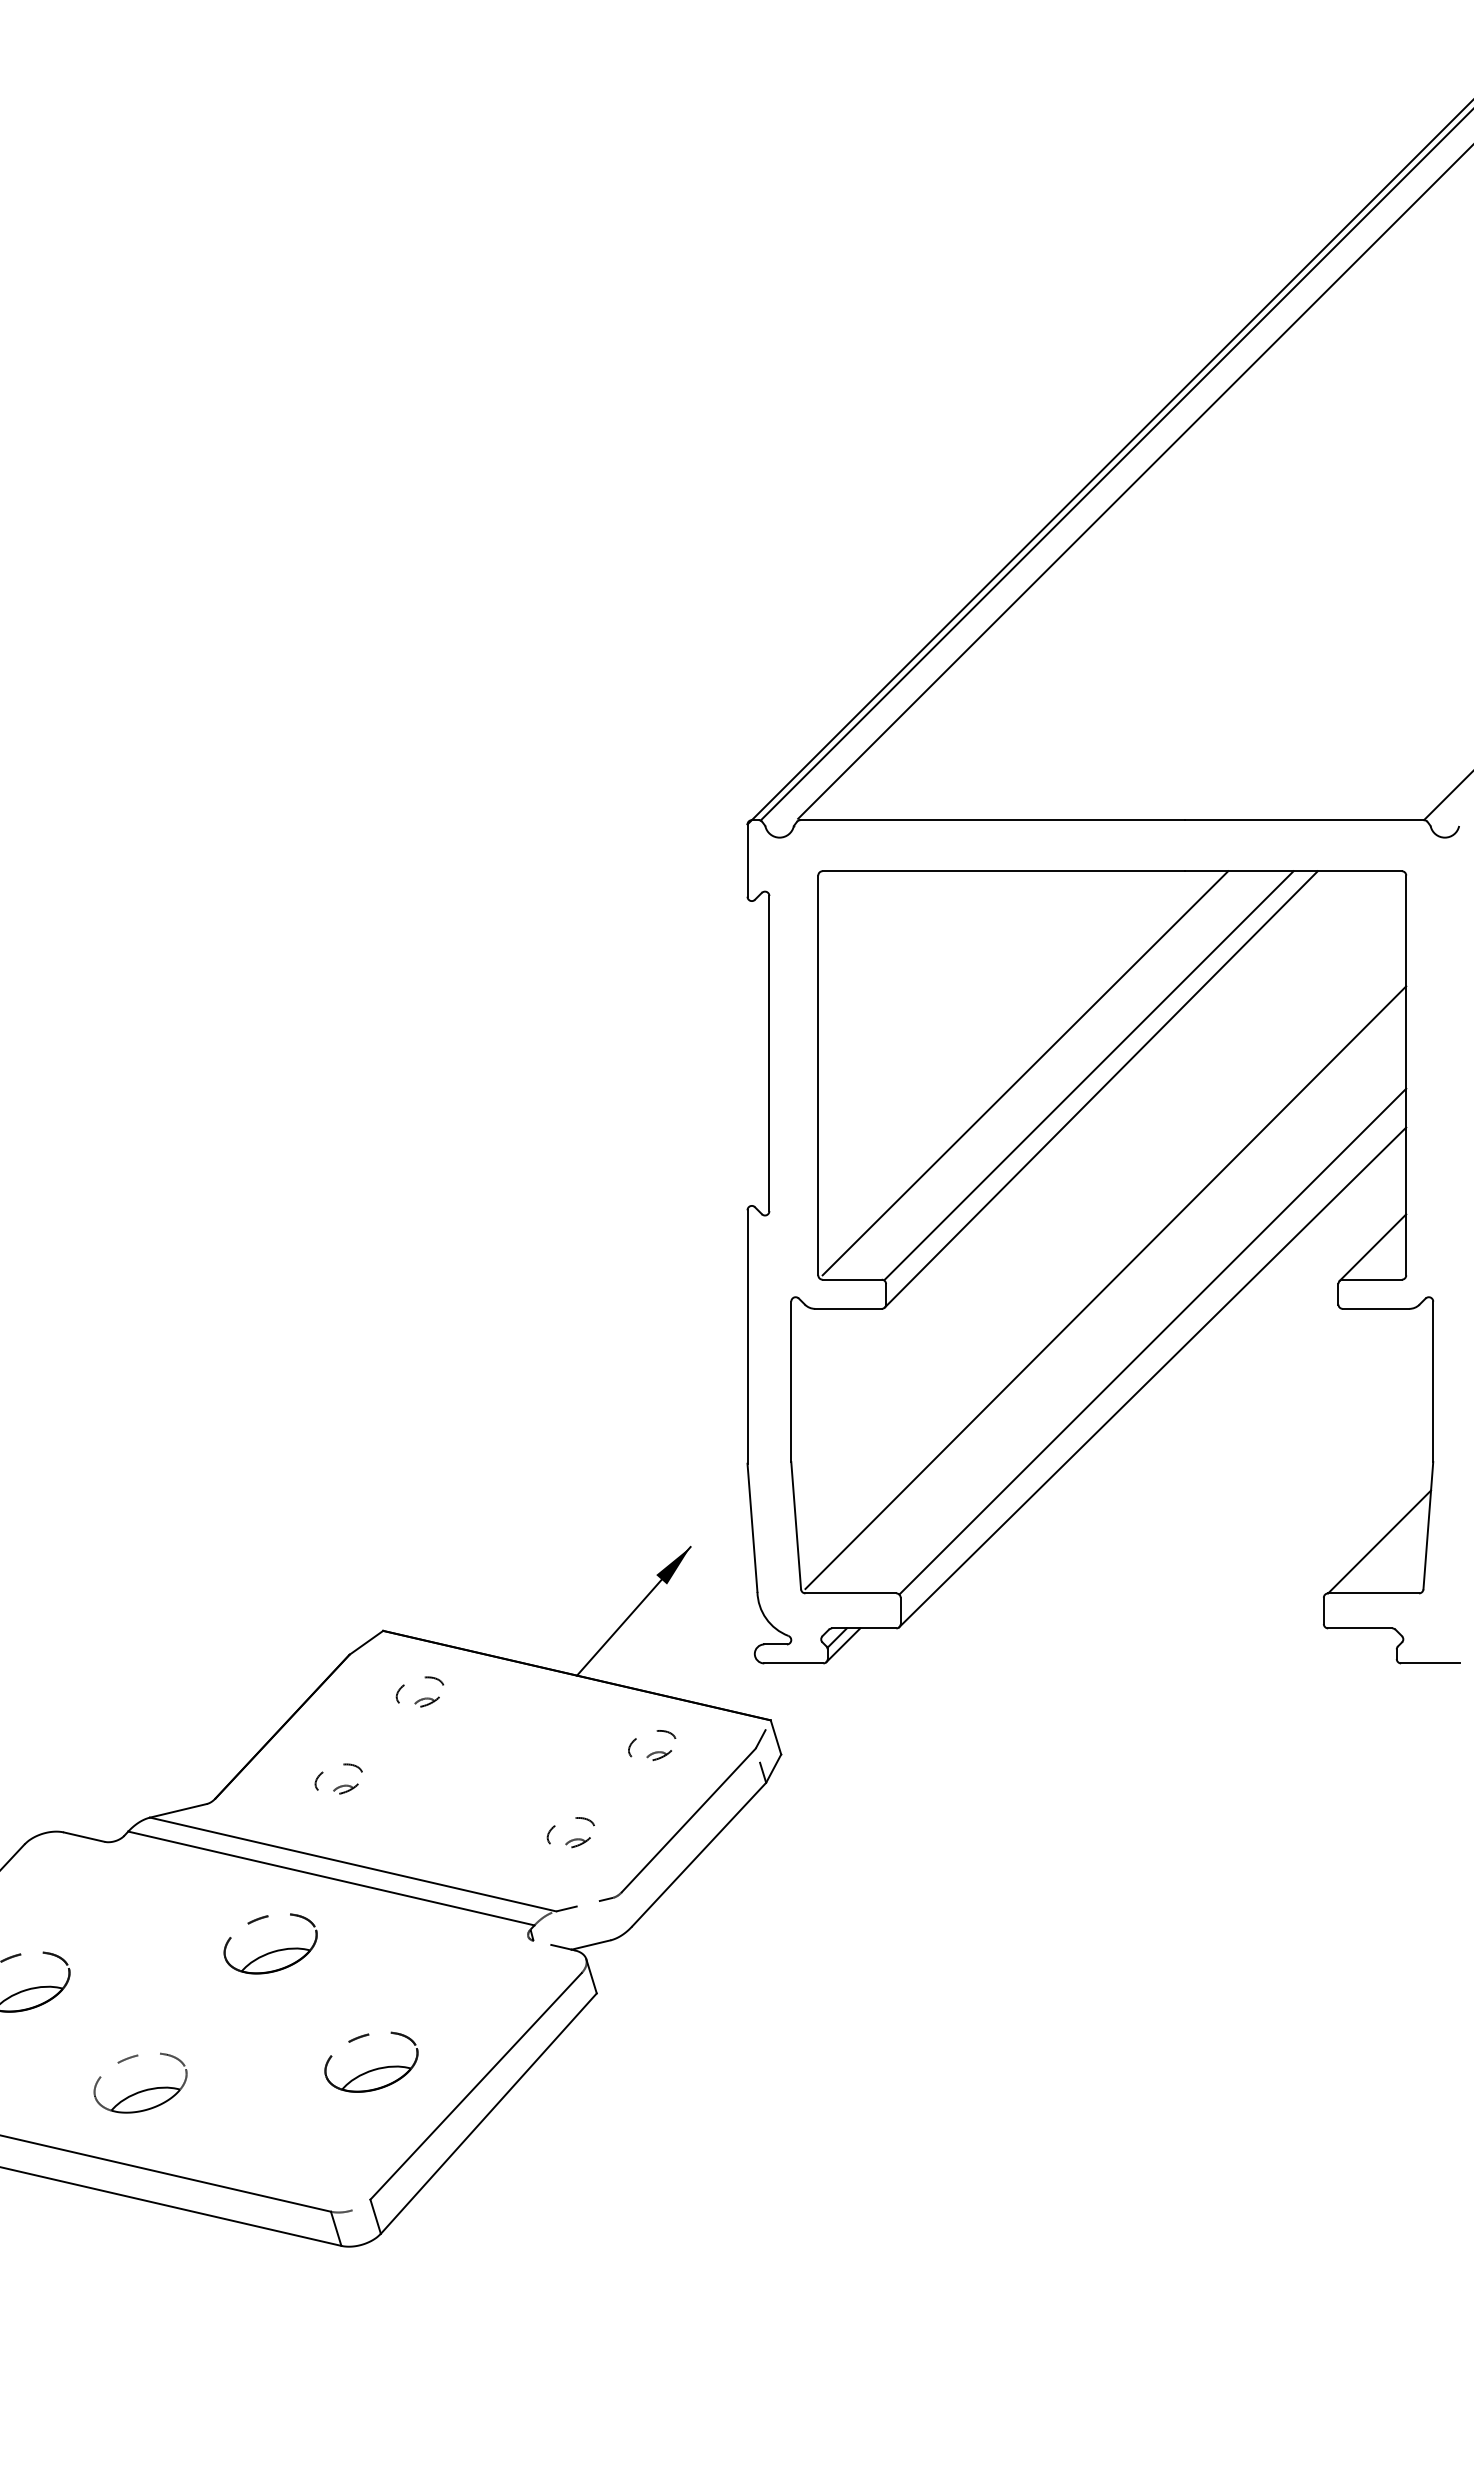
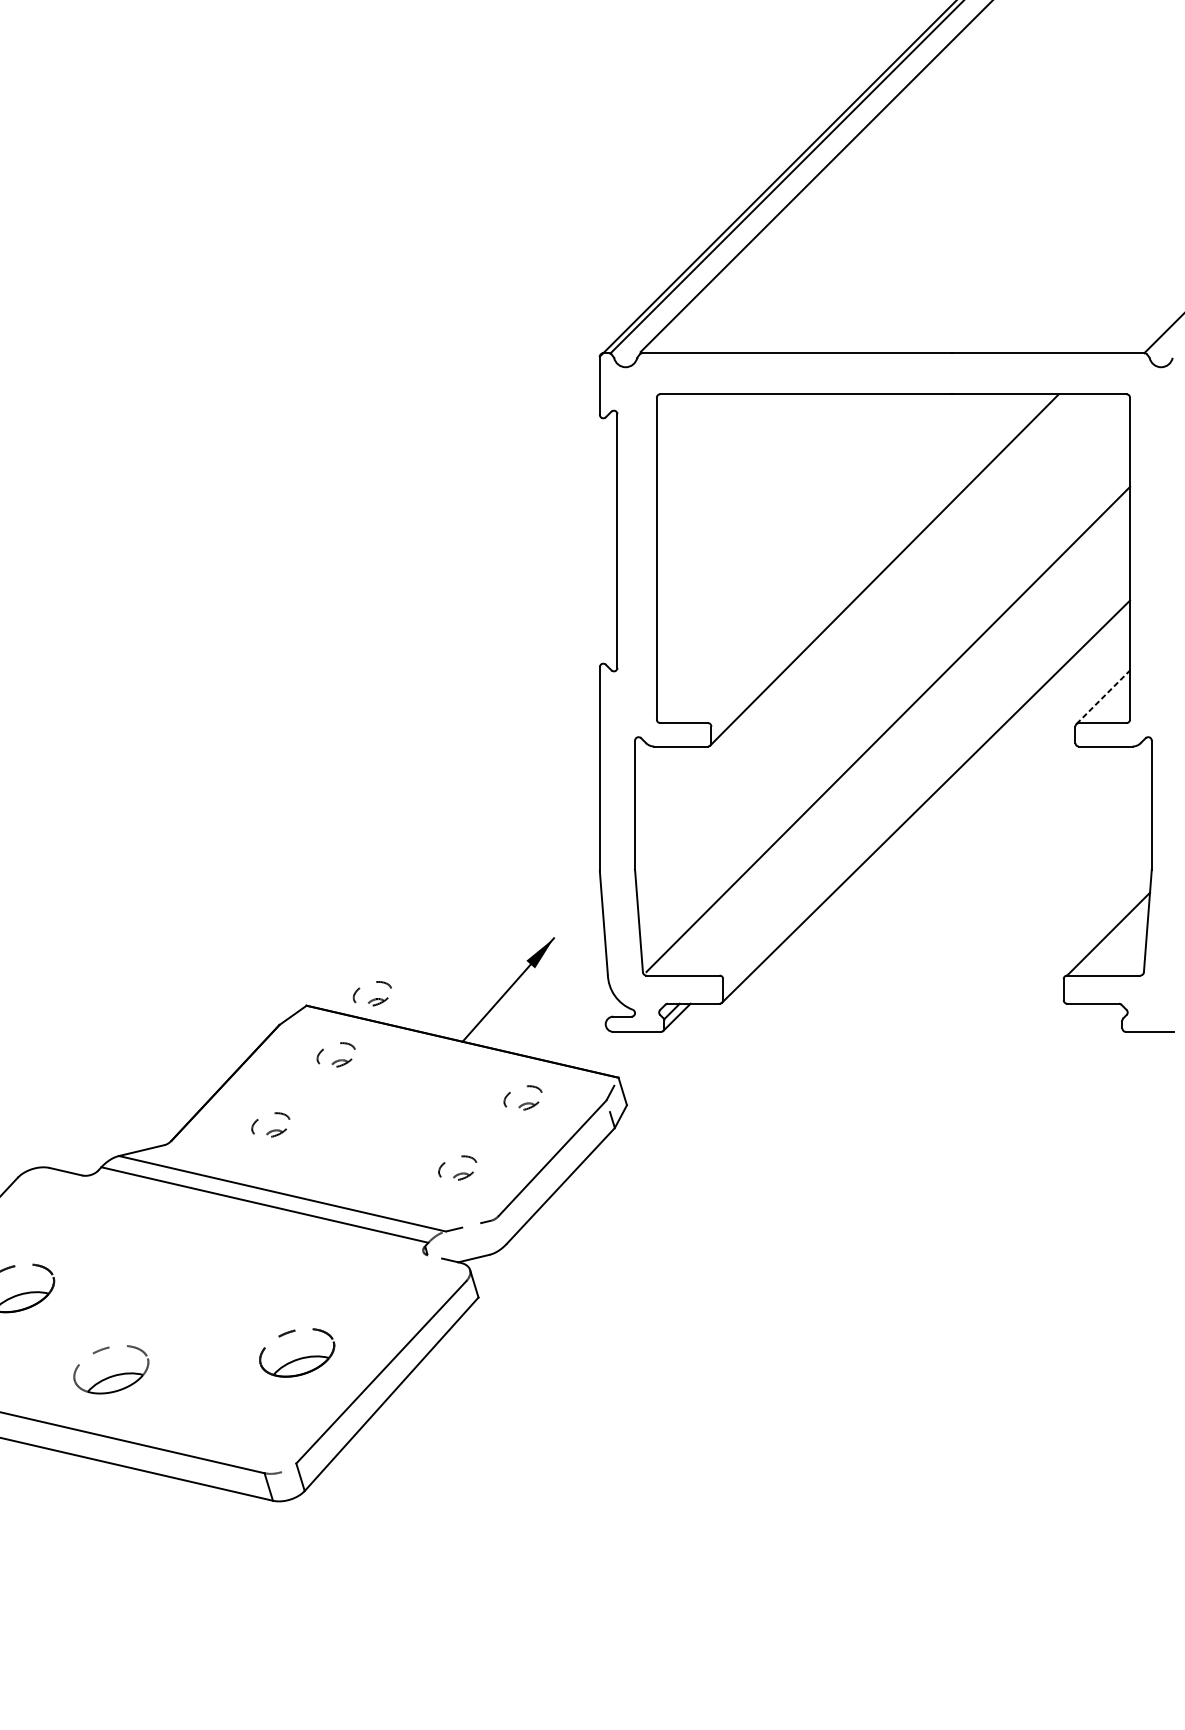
line: (1025, 1073) -> (823, 557), removed
line: (1088, 1075) -> (874, 558), removed
line: (1373, 1247) -> (1103, 697), solid -> dashed
line: (1152, 1341) -> (925, 772), removed
part: (466, 1622) -> (373, 998), added
part: (270, 1951) -> (215, 1263), removed

